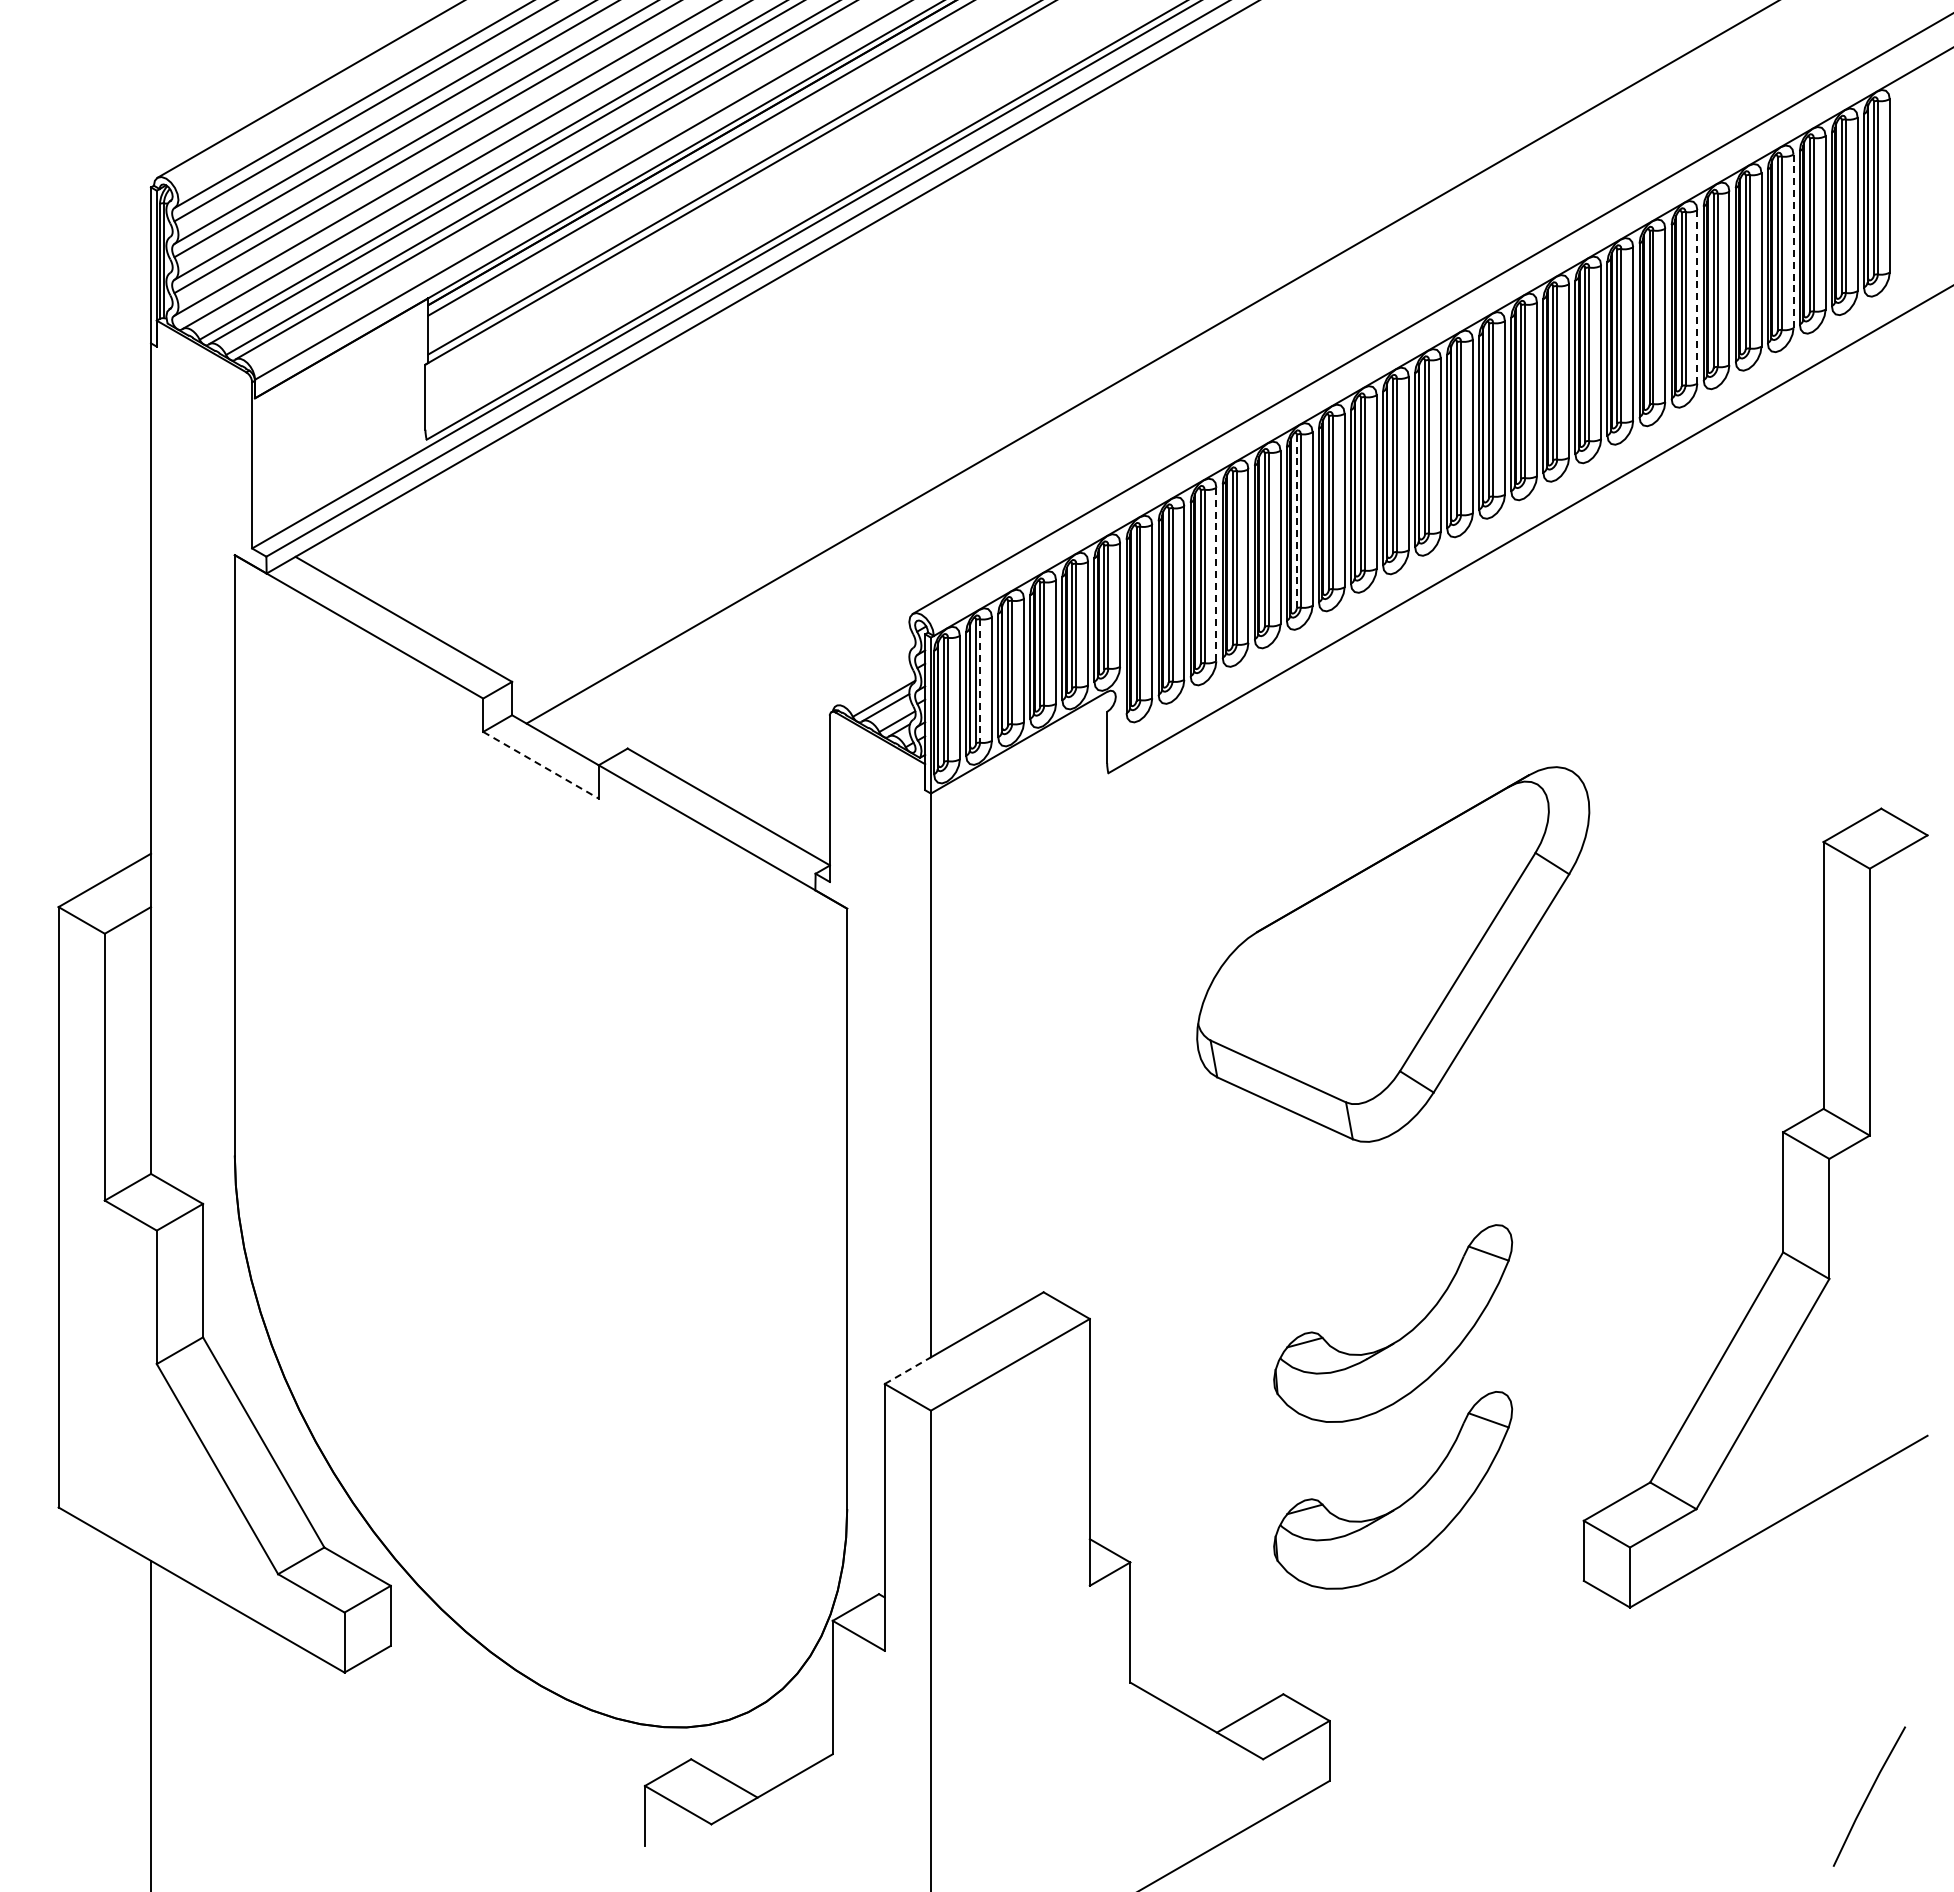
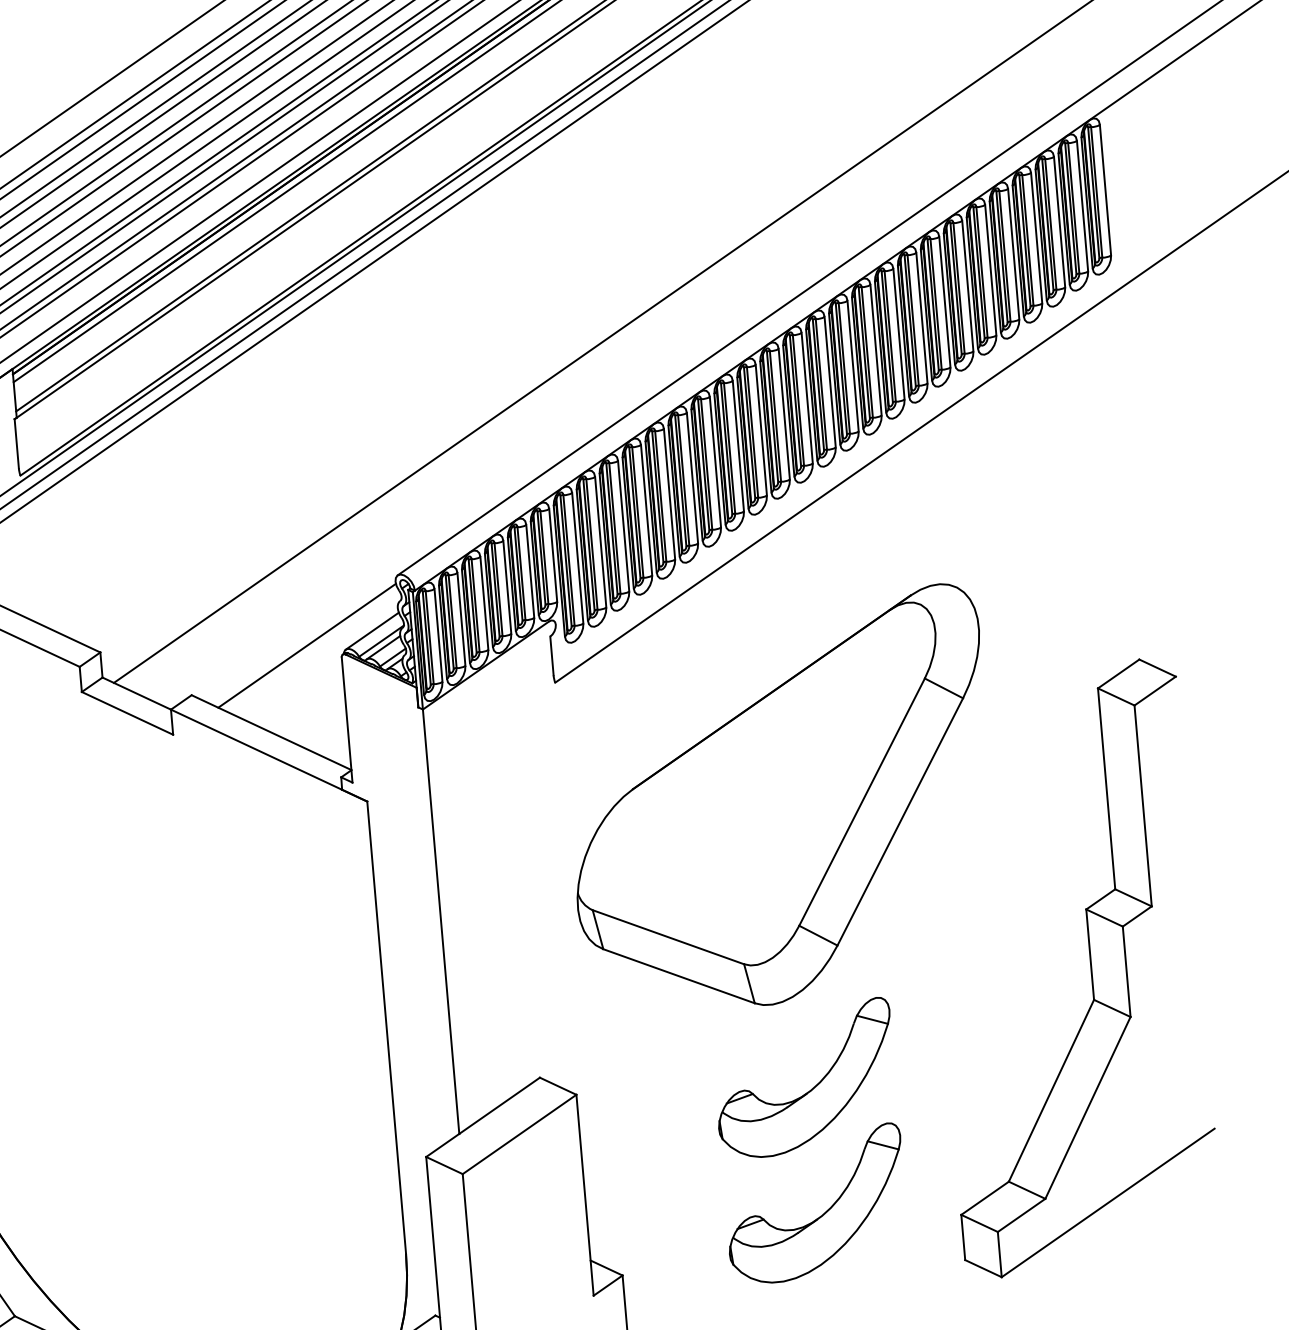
line: (1793, 241) -> (1036, 238), dashed -> solid
line: (1697, 296) -> (967, 285), dashed -> solid
line: (1296, 521) -> (680, 481), dashed -> solid
line: (1216, 574) -> (623, 526), dashed -> solid
line: (980, 680) -> (452, 621), dashed -> solid
line: (873, 684) -> (372, 631), added
line: (785, 696) -> (307, 645), added
line: (541, 765) -> (127, 713), dashed -> solid
part: (1393, 954) -> (781, 800), size x1.43
line: (907, 1370) -> (442, 1145), dashed -> solid

